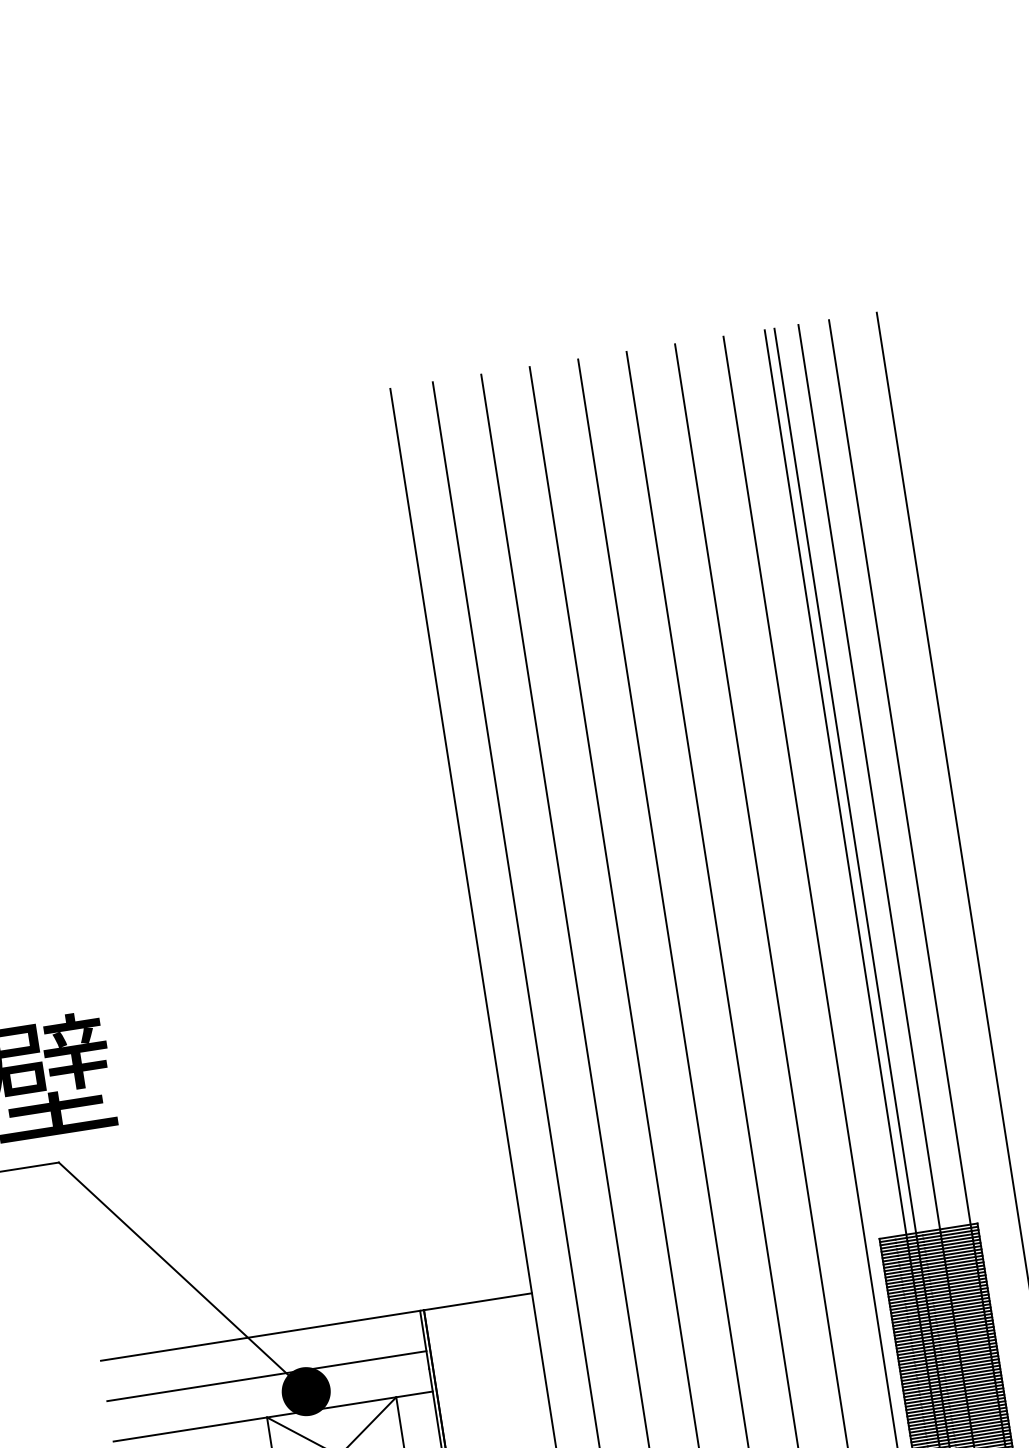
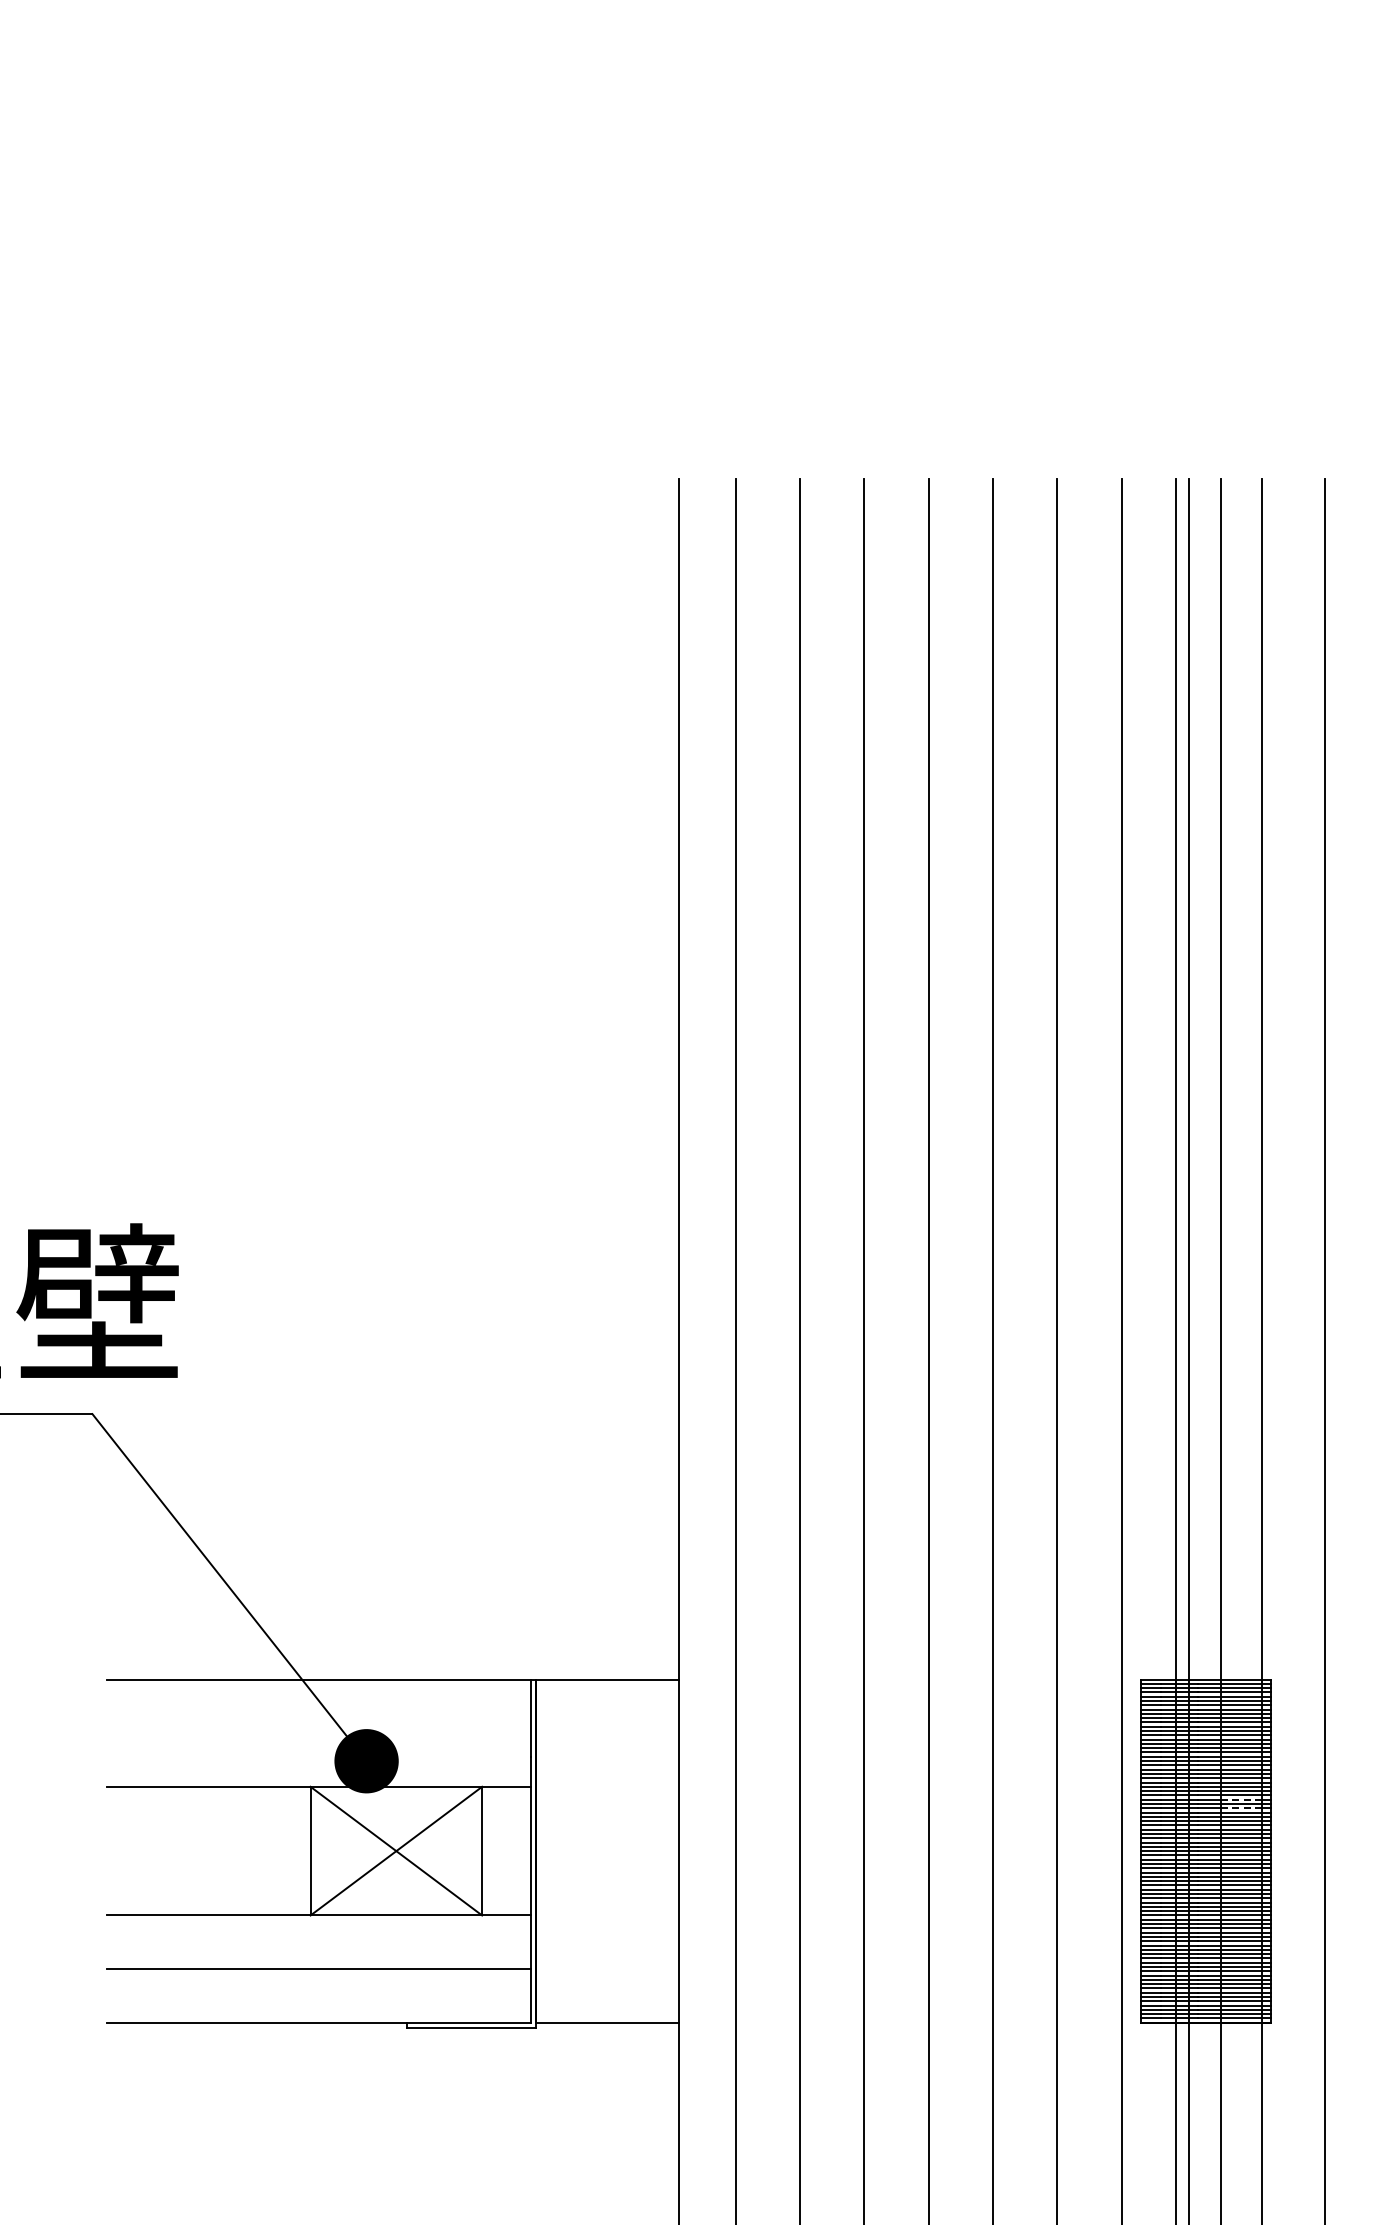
line: (969, 1317) -> (1241, 1799), solid -> dashed
line: (970, 1324) -> (1241, 1808), solid -> dashed
line: (266, 1376) -> (318, 1733), removed

